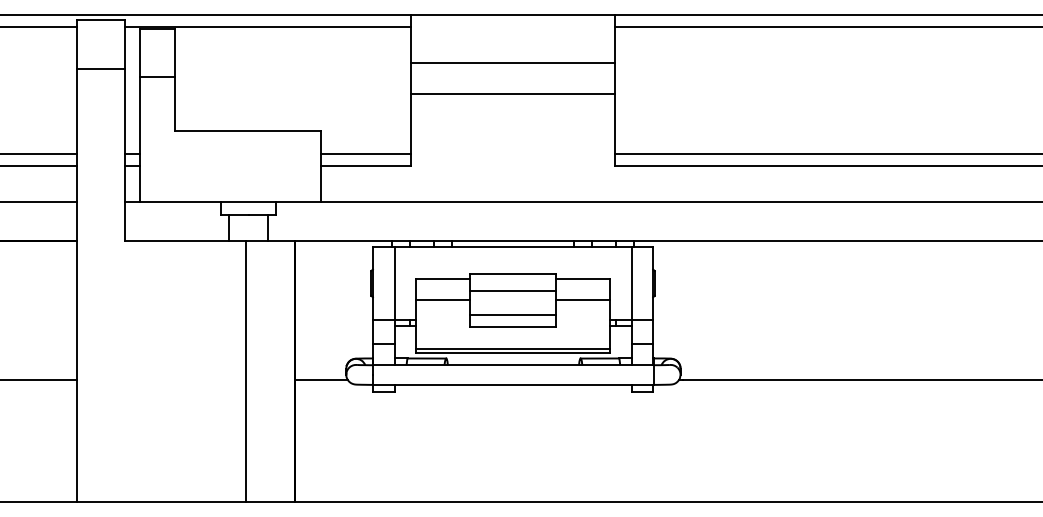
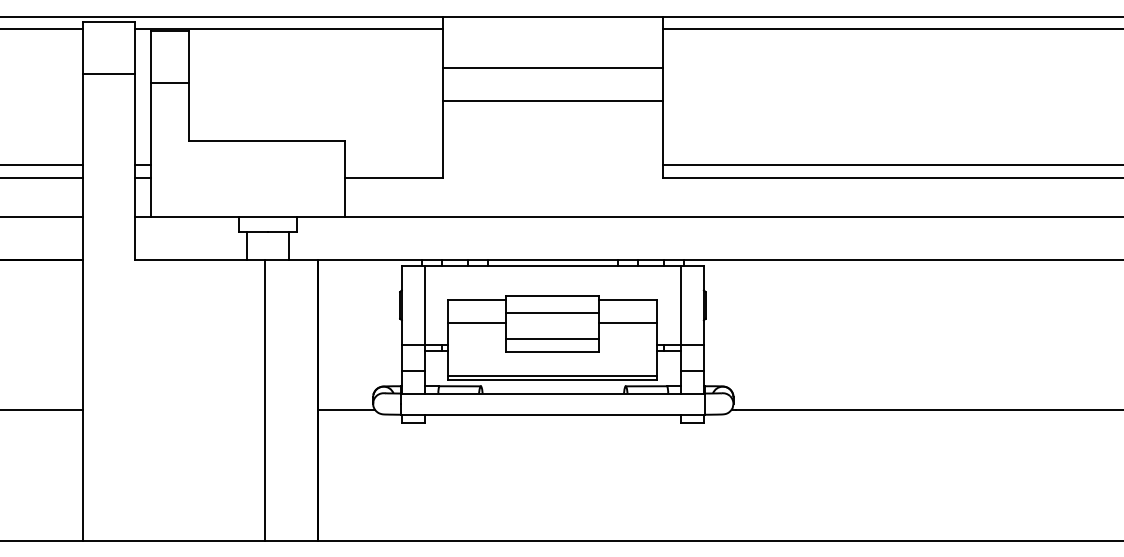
line: (365, 153) -> (393, 165), removed

